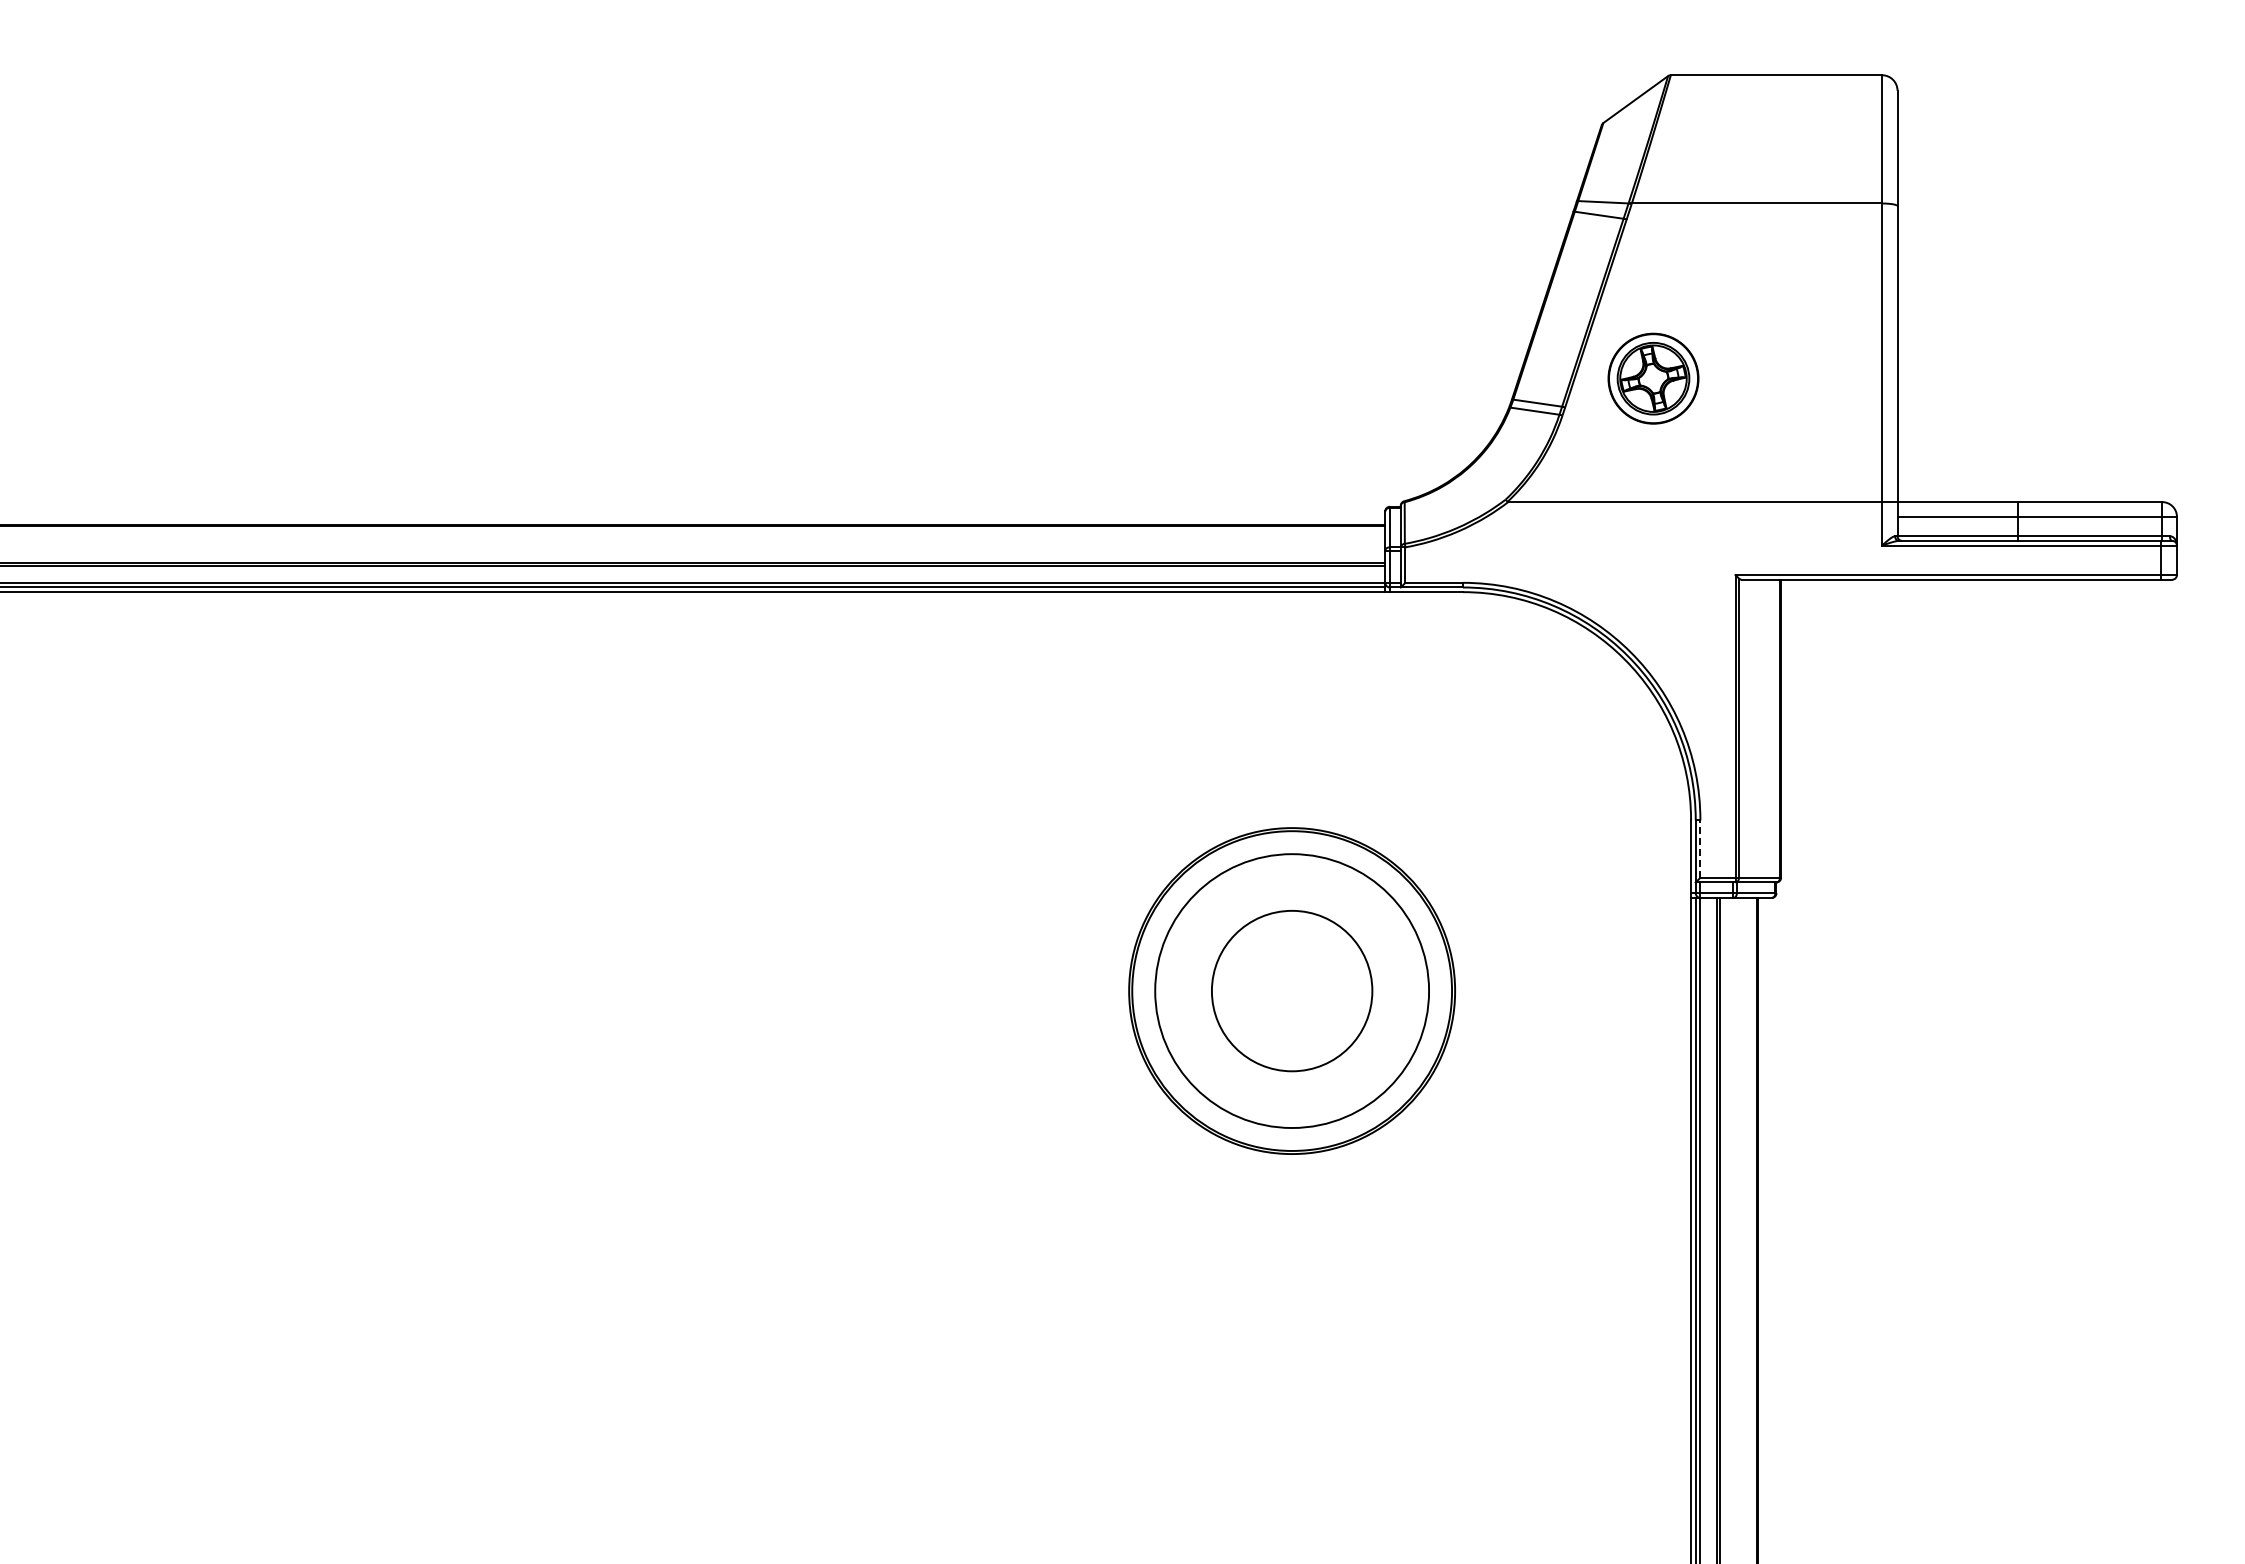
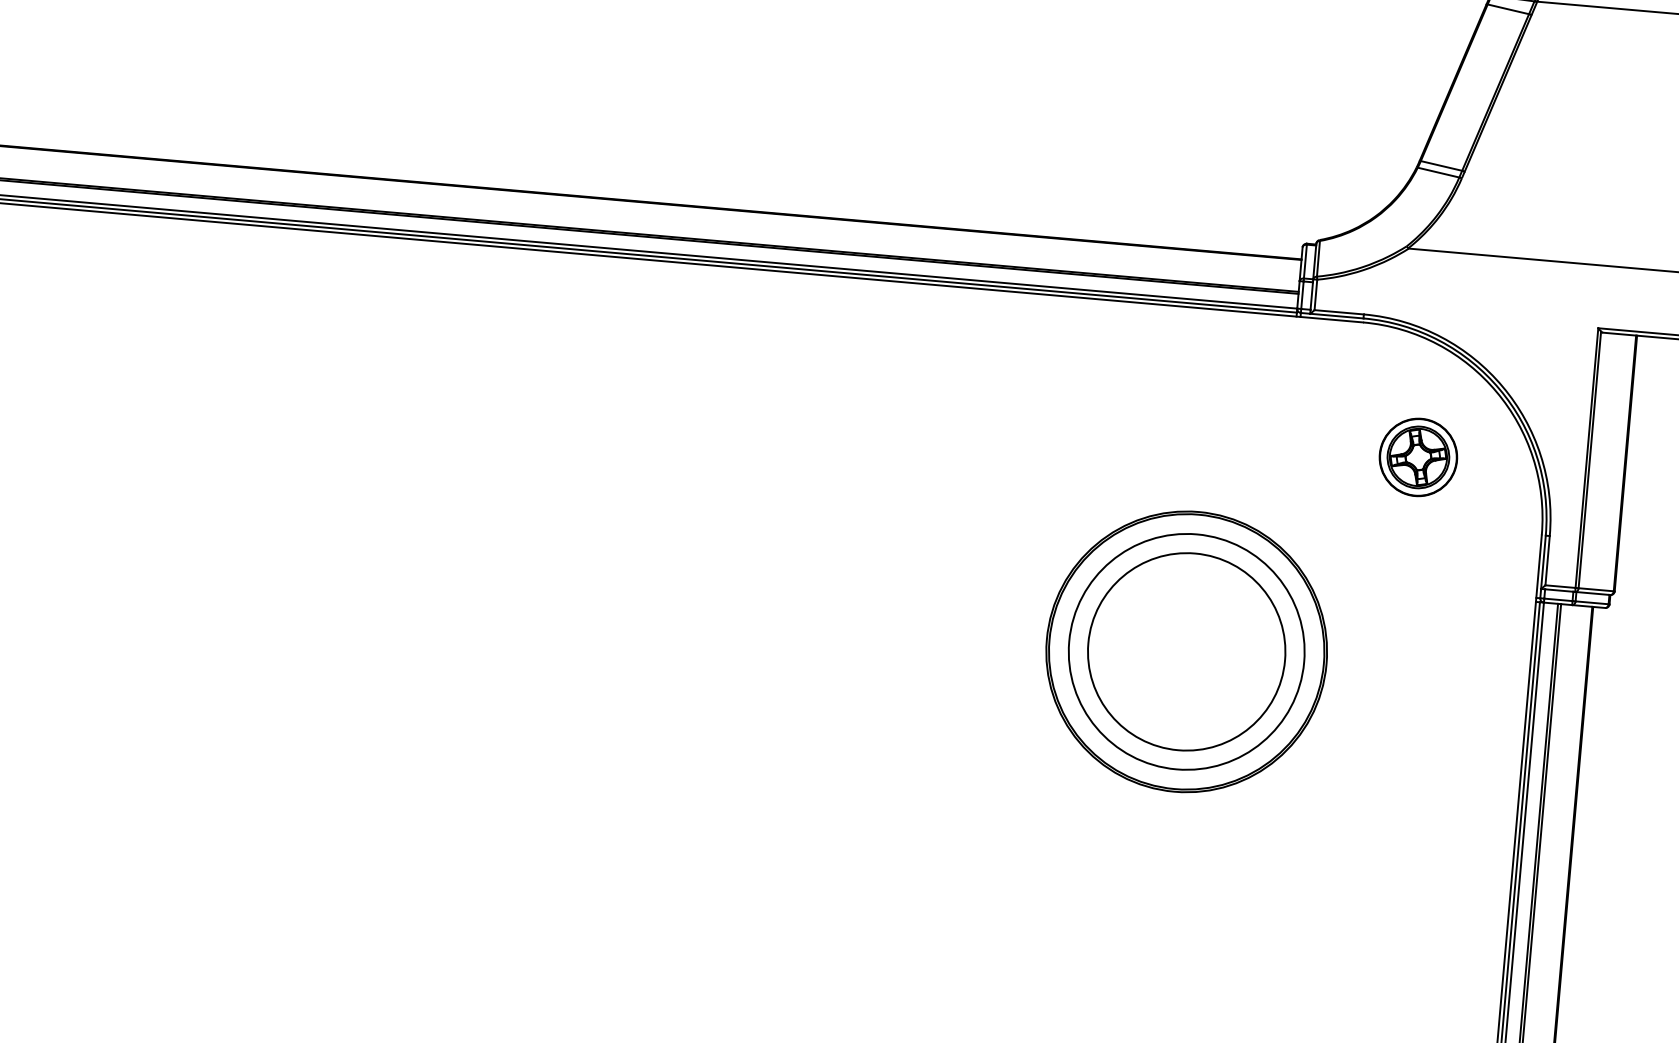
part: (1653, 378) -> (1418, 457), moved
line: (1700, 849) -> (1547, 561), dashed -> solid
circle: (1291, 990) -> (1186, 651), size x1.43

